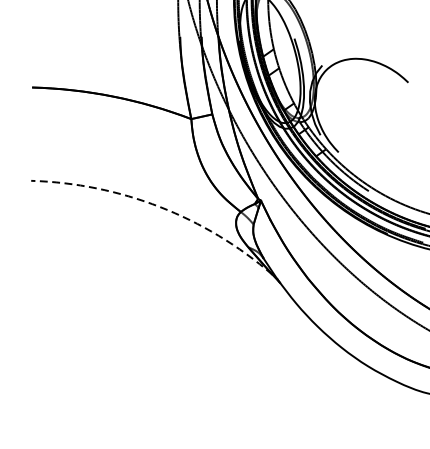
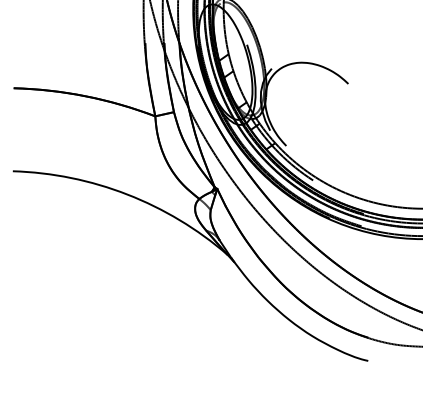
arc: (160, 206) -> (127, 194), dashed -> solid

